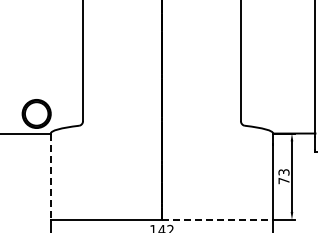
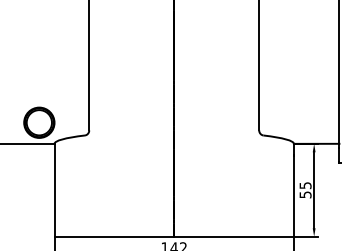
text: (283, 176) -> (305, 190), 73 -> 55
line: (50, 177) -> (54, 191), dashed -> solid
line: (218, 219) -> (235, 236), dashed -> solid

